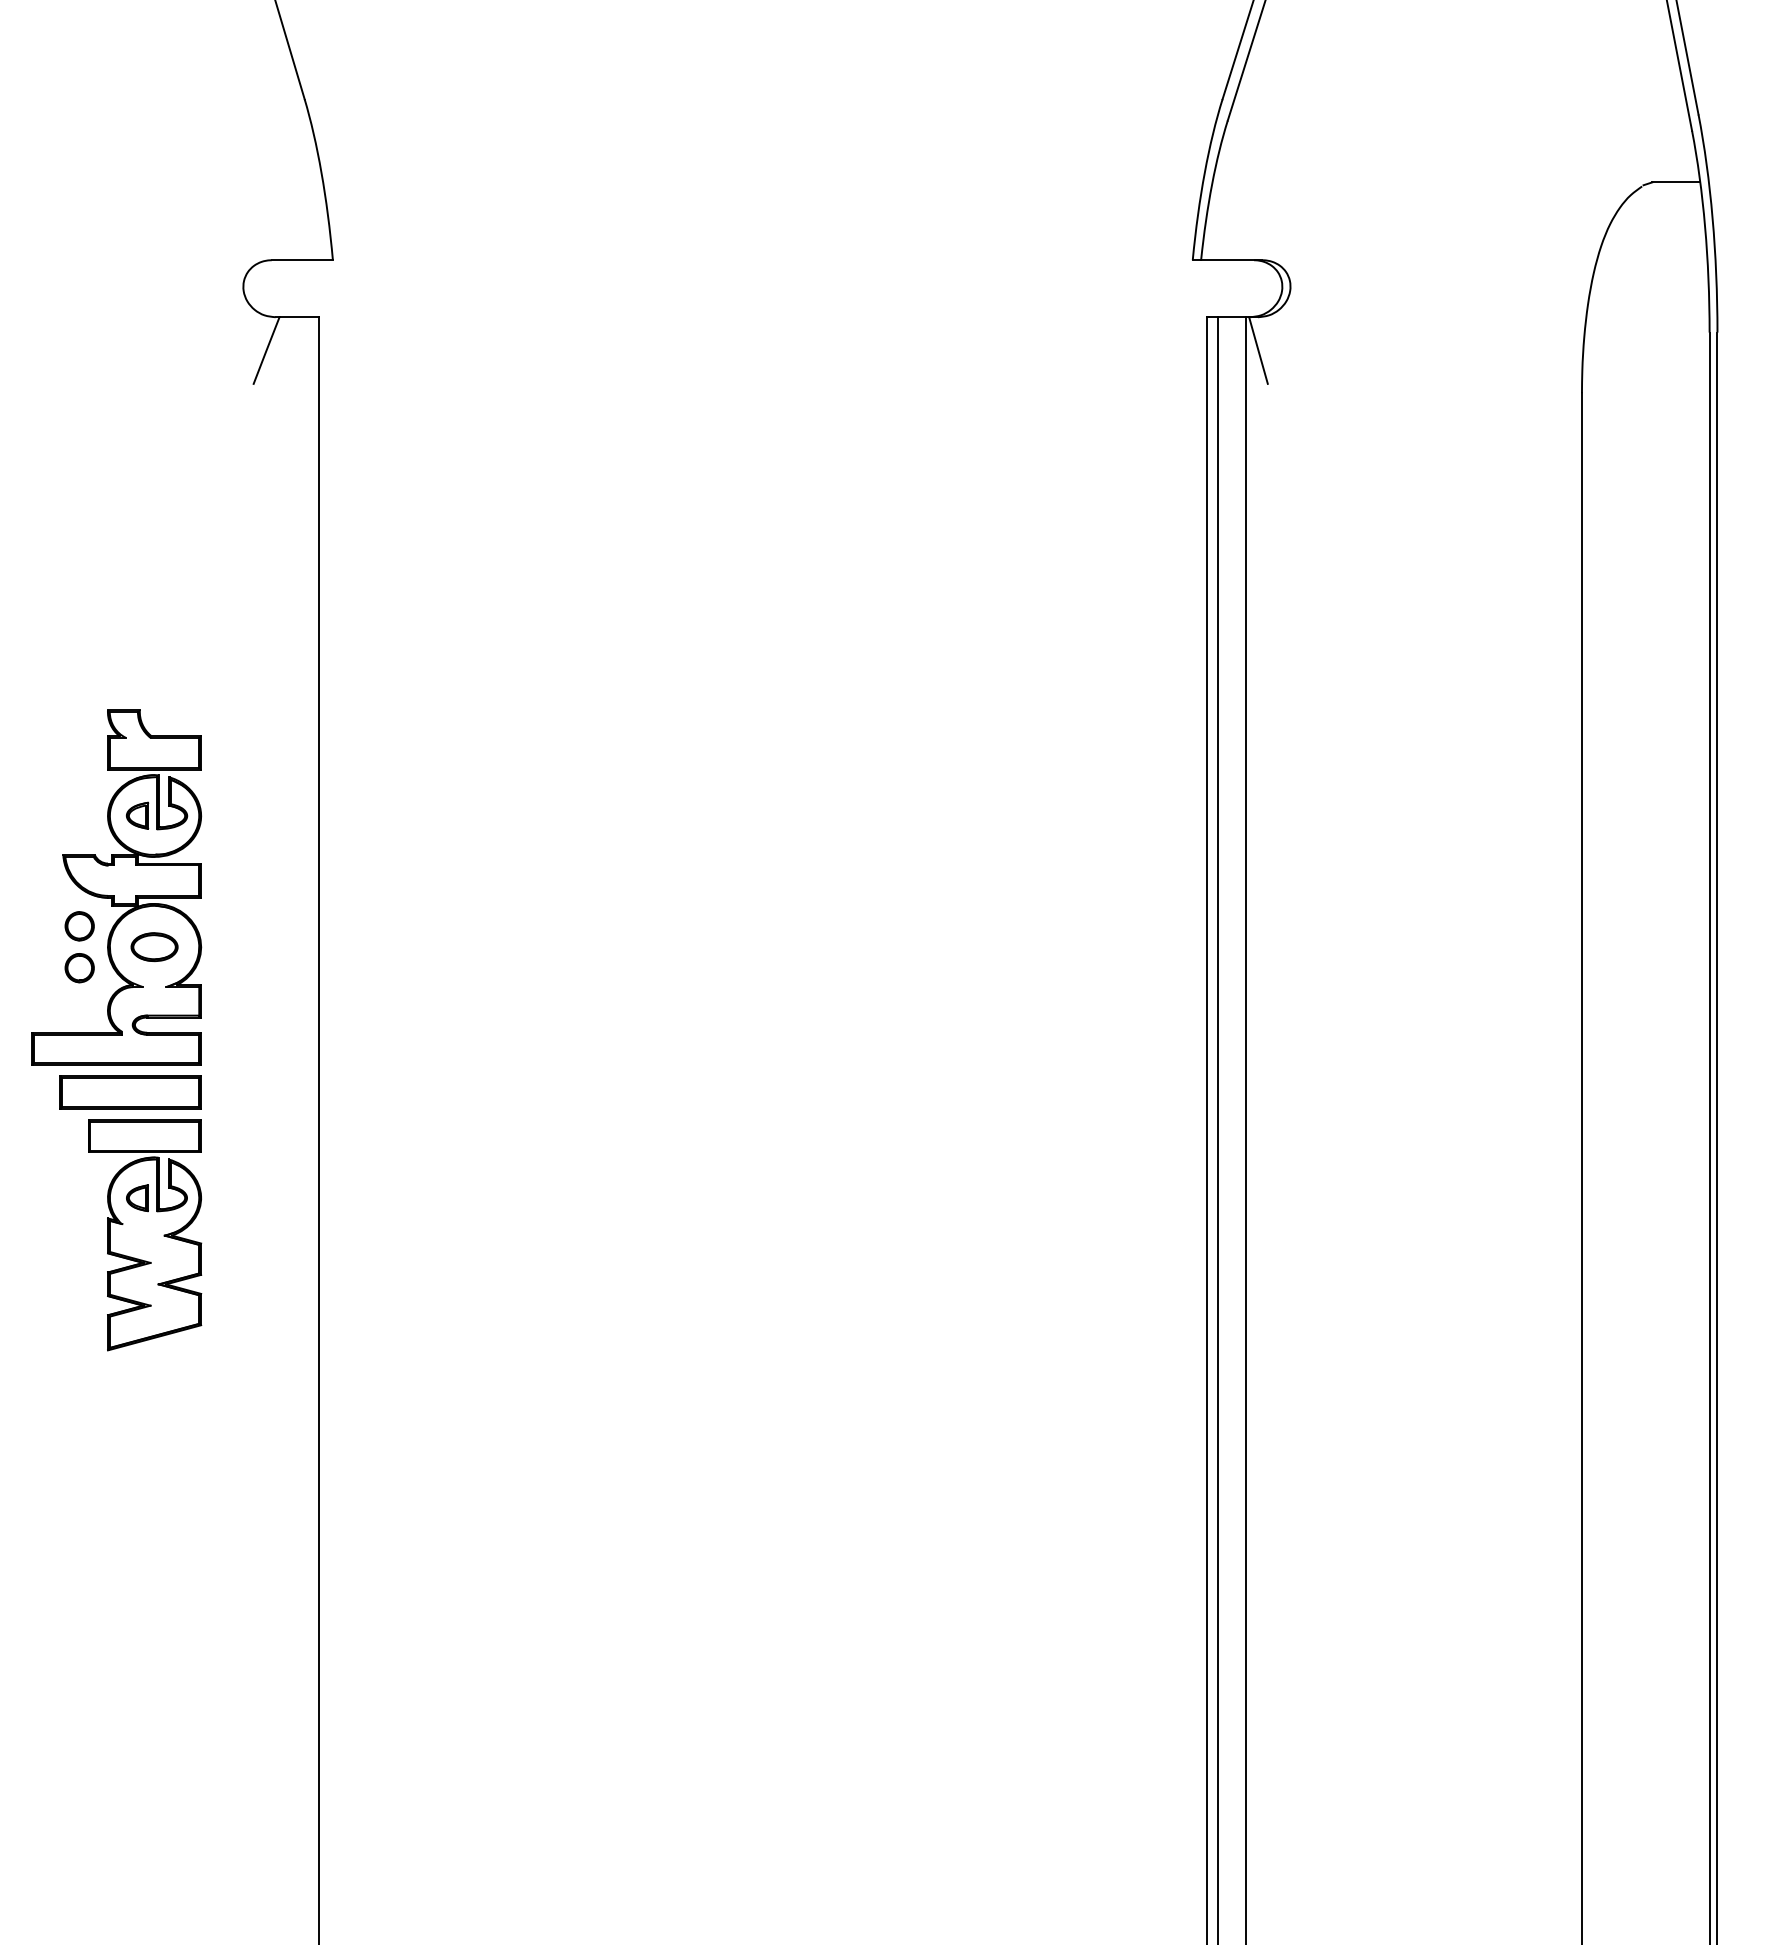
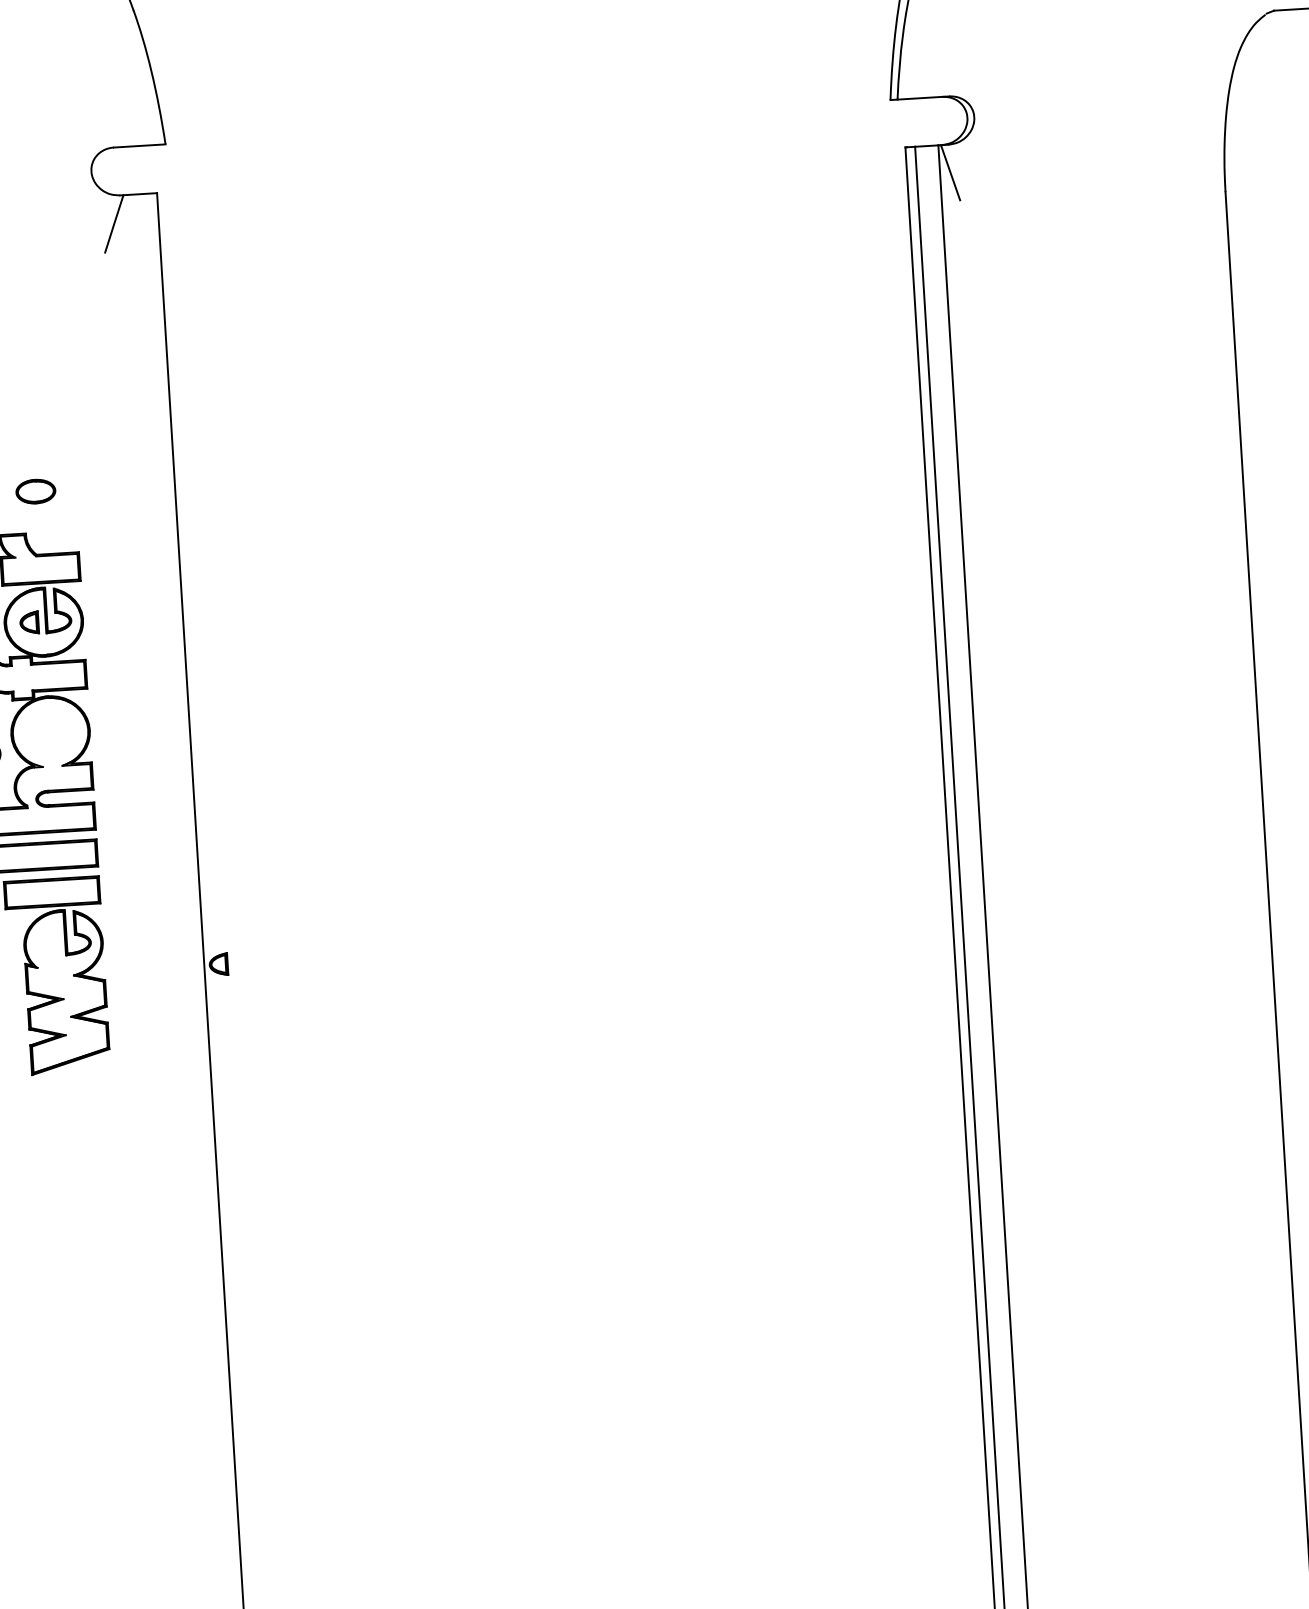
part: (154, 947) -> (35, 491), moved
part: (137, 1198) -> (218, 964), moved

